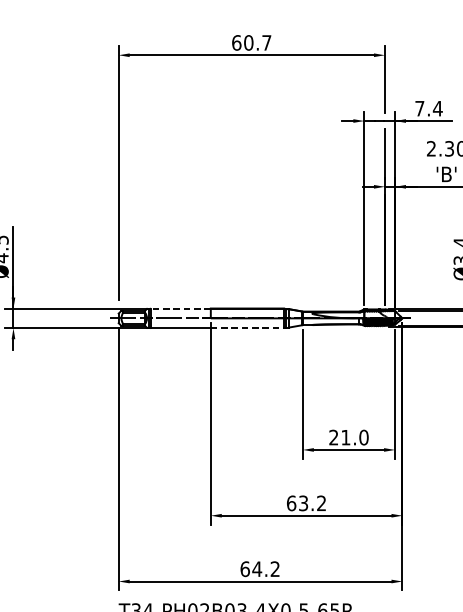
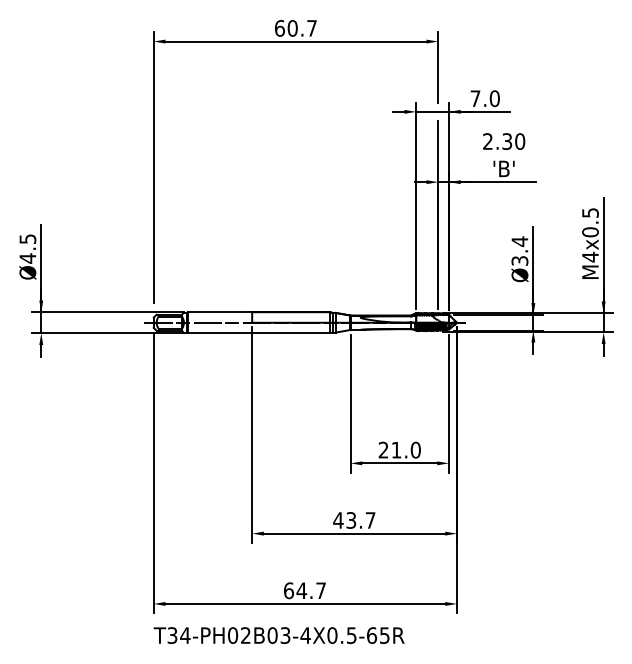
text: (437, 108) -> (494, 98), 7.4 -> 7.0
line: (181, 308) -> (220, 312), dashed -> solid
line: (247, 328) -> (291, 333), dashed -> solid
text: (306, 503) -> (354, 520), 63.2 -> 43.7
text: (274, 568) -> (320, 590), 64.2 -> 64.7

